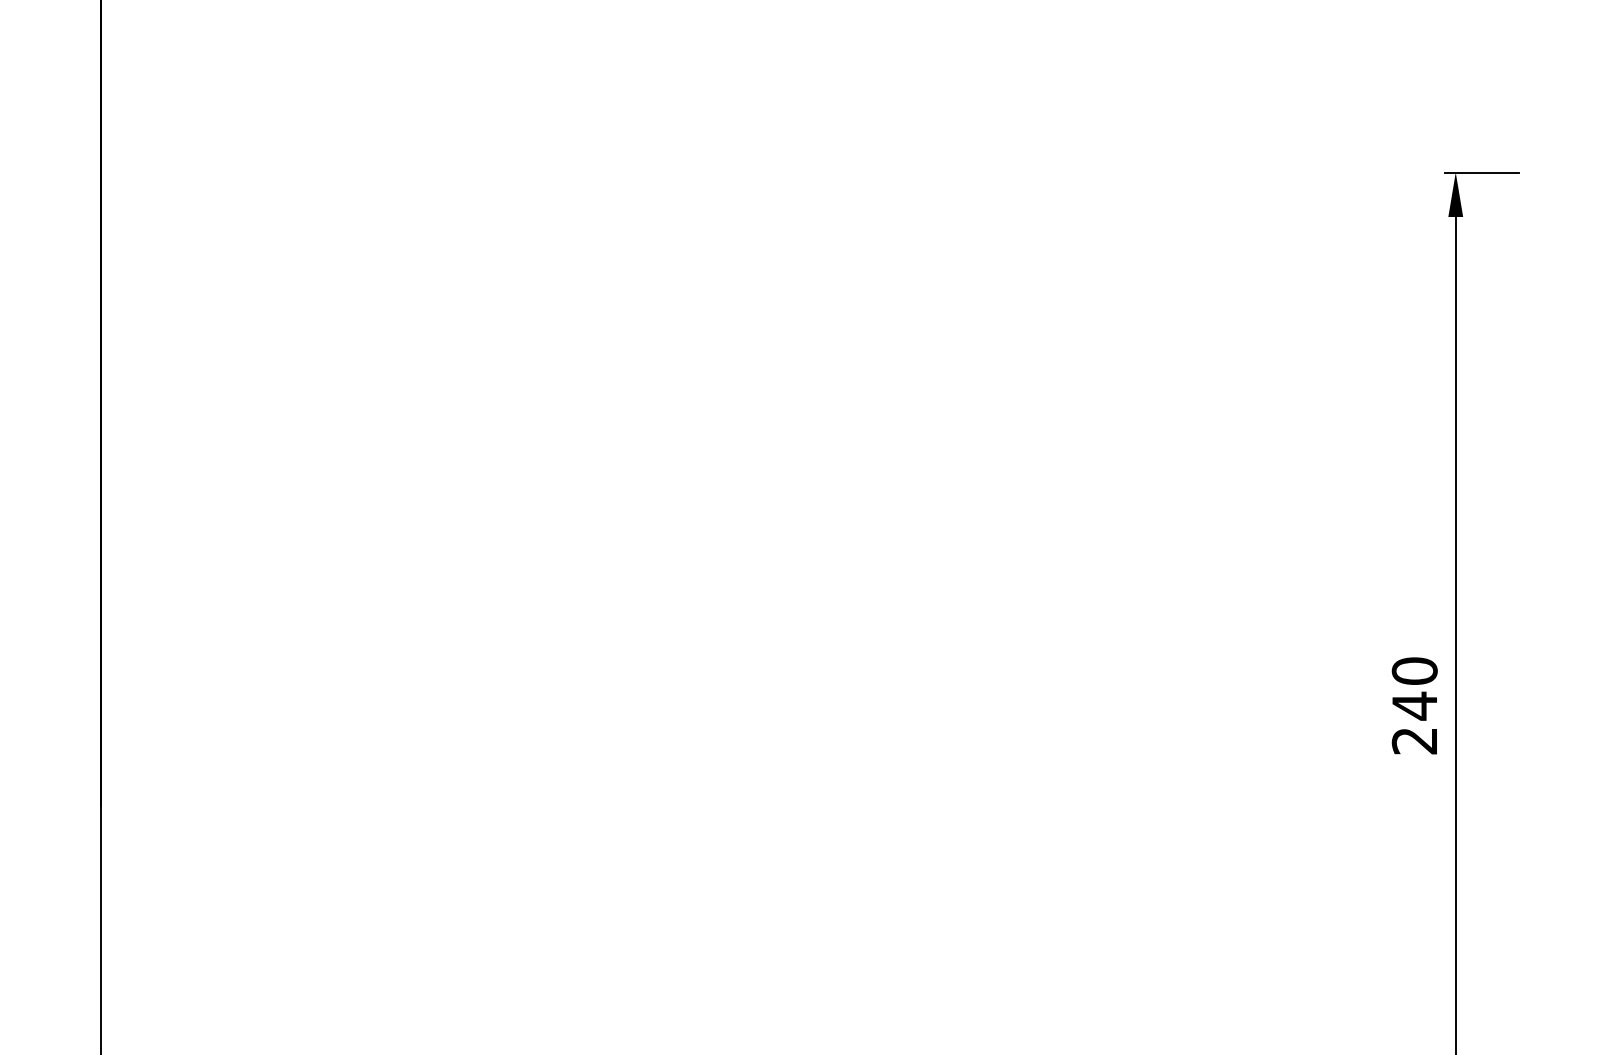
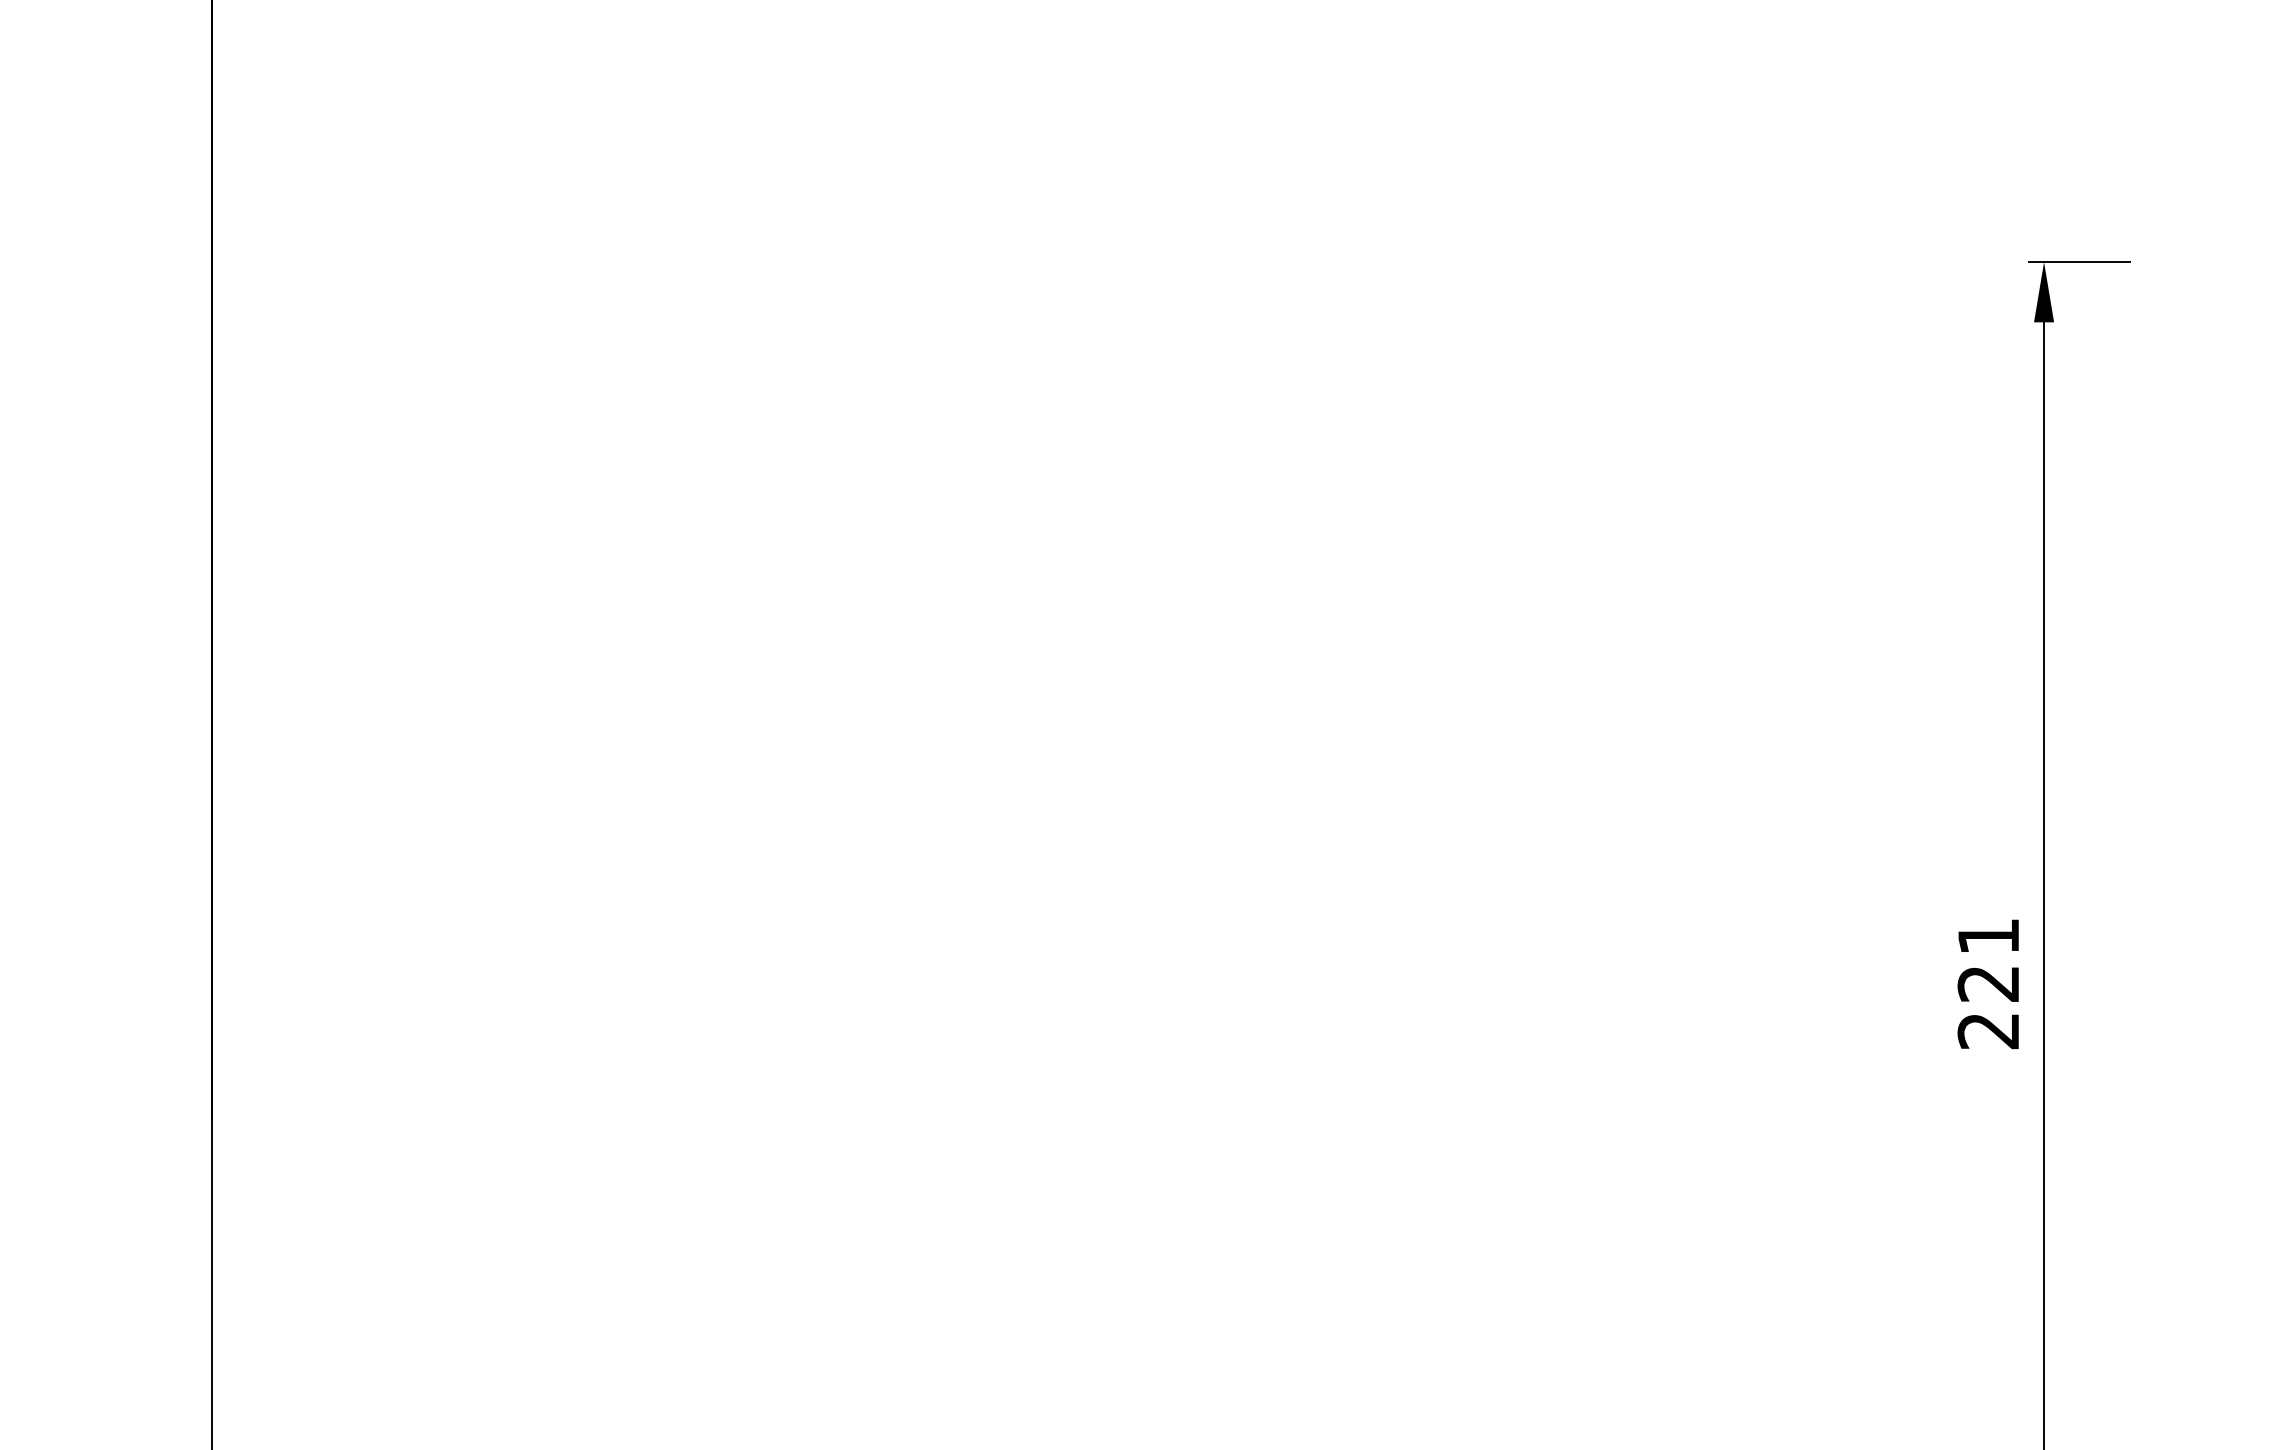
text: (1414, 688) -> (1988, 960), 240 -> 221

